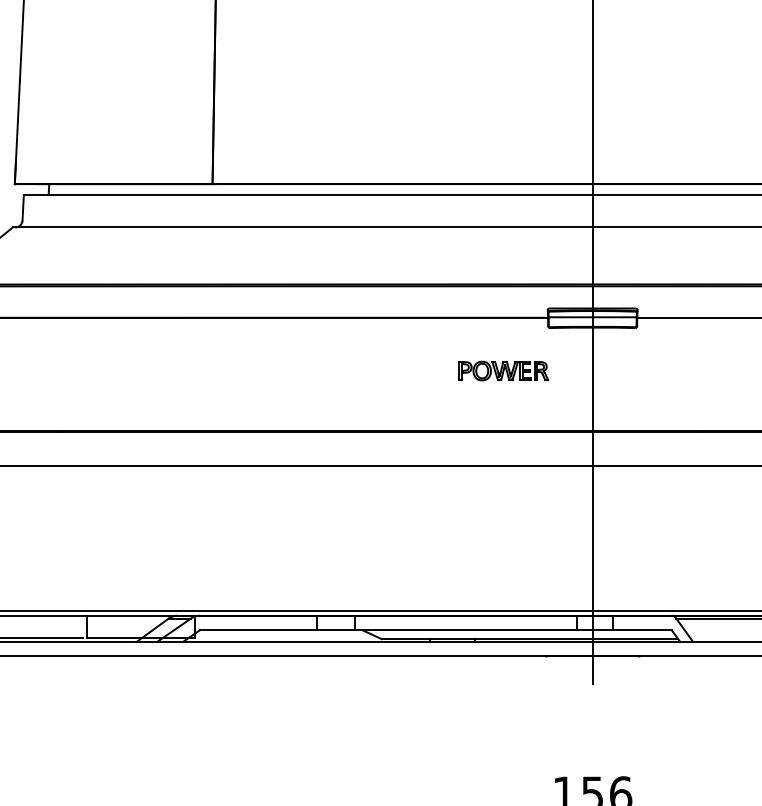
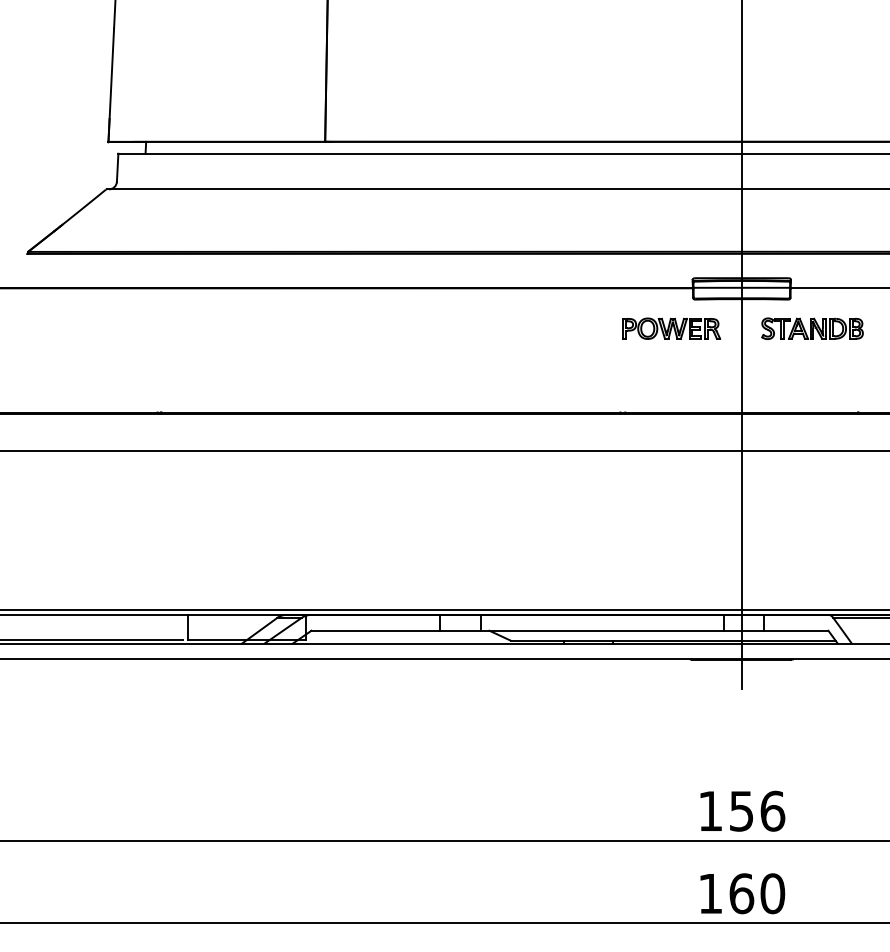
part: (657, 354) -> (812, 328), added
part: (503, 370) -> (671, 328), moved

